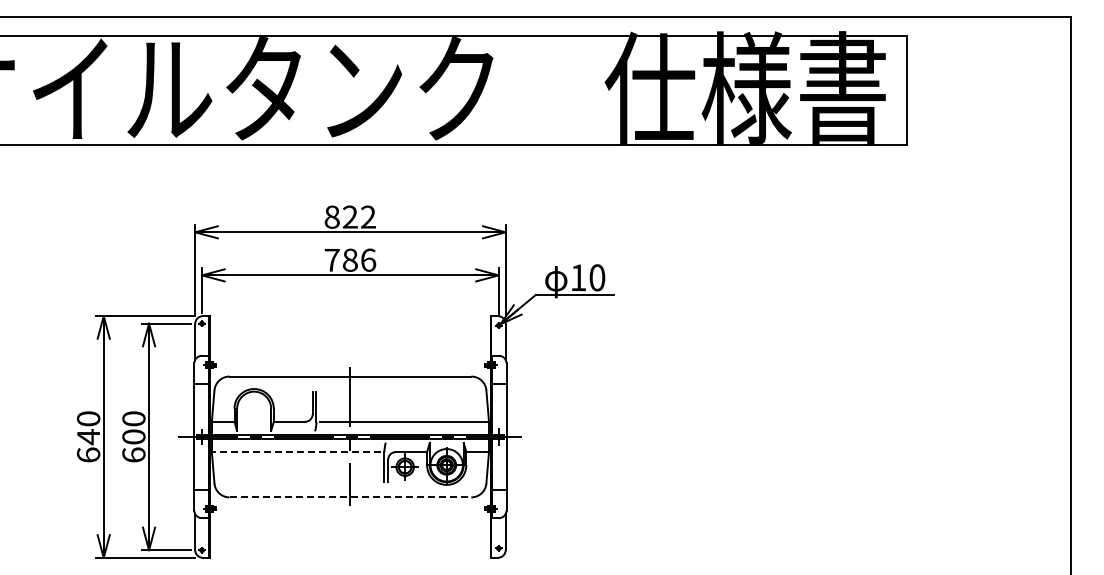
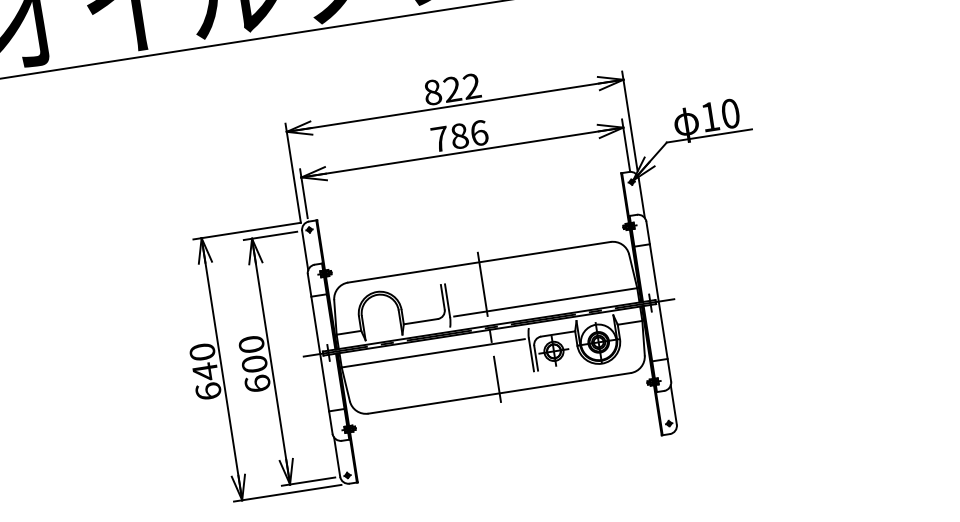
line: (295, 452) -> (432, 353), dashed -> solid
line: (350, 497) -> (499, 393), dashed -> solid

